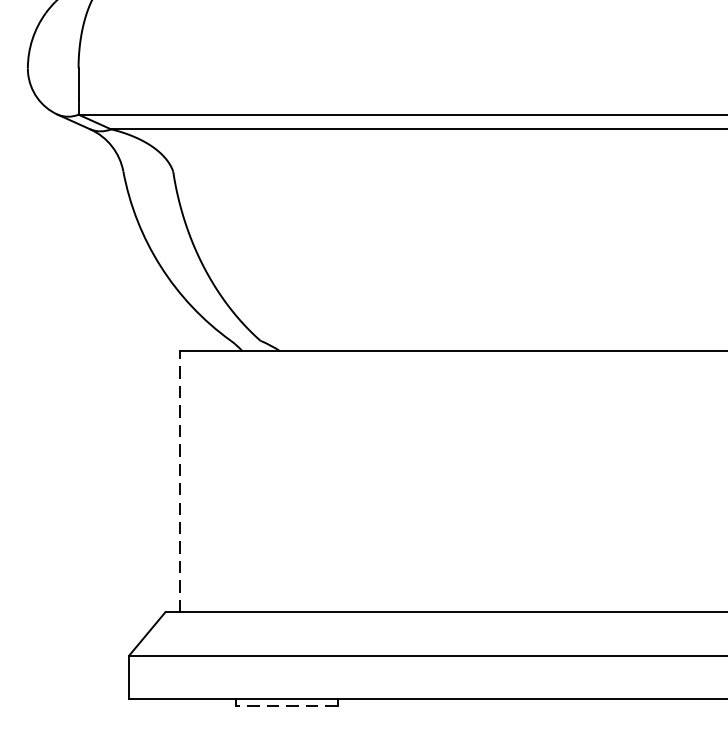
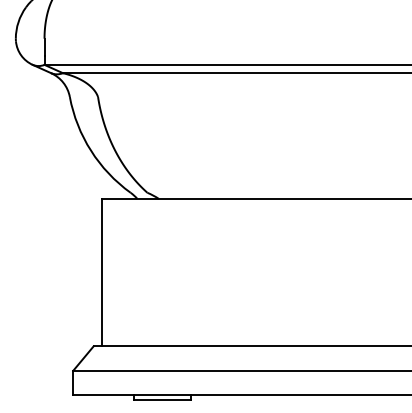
line: (179, 481) -> (101, 272), dashed -> solid
line: (287, 706) -> (162, 399), dashed -> solid

